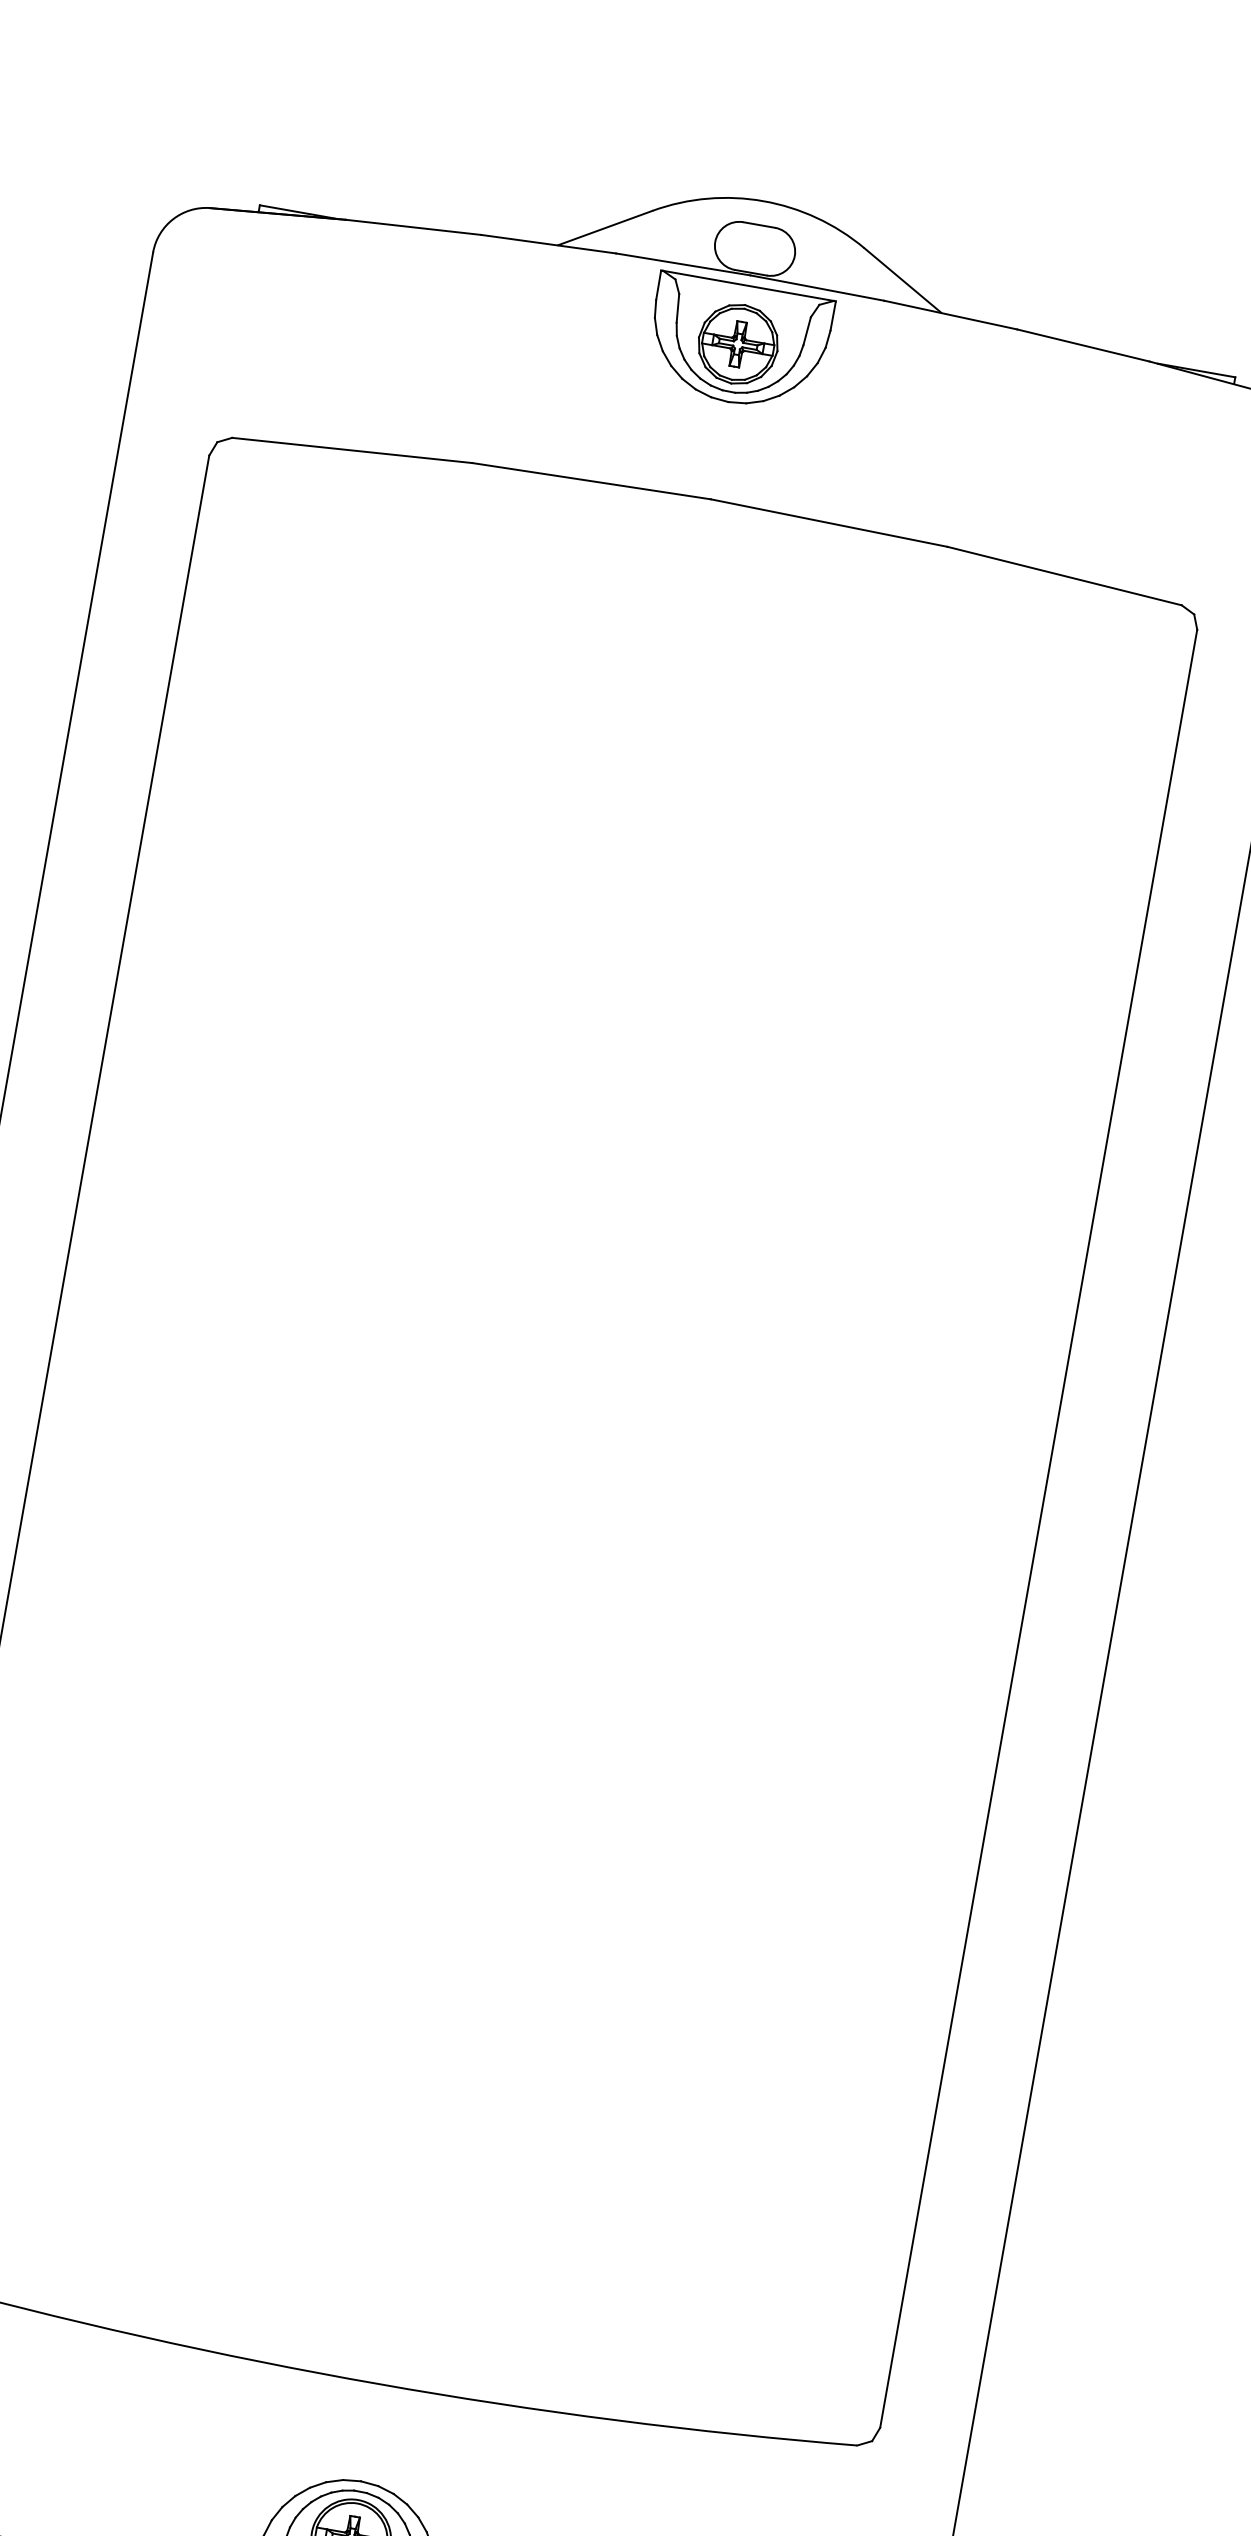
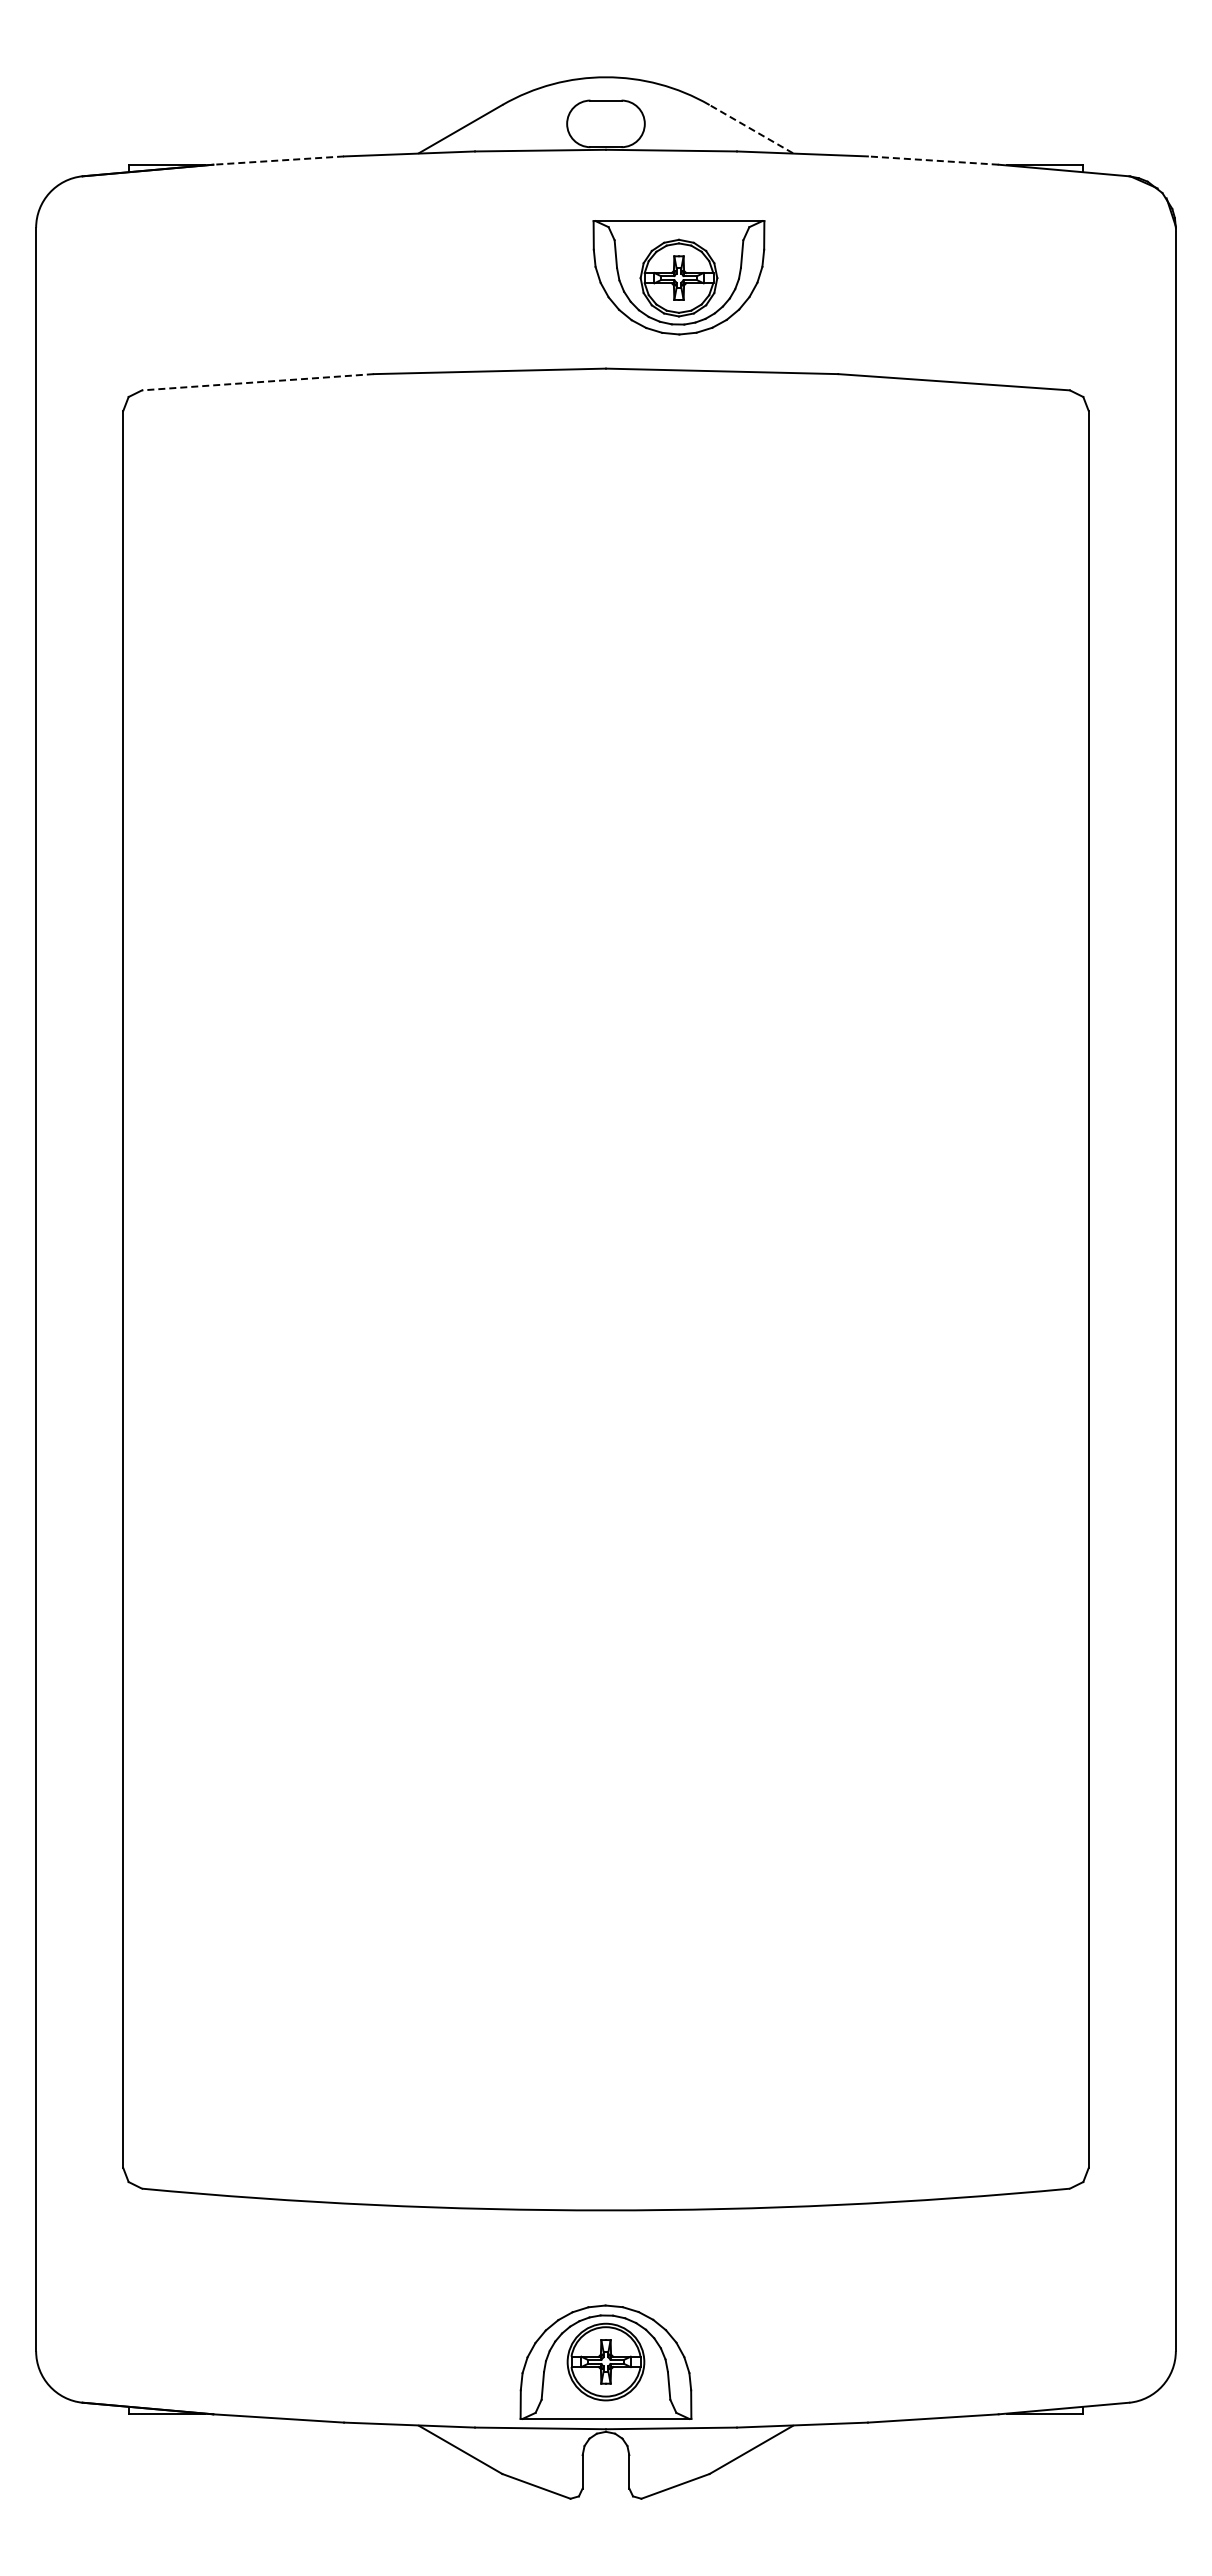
line: (413, 227) -> (278, 160), solid -> dashed
line: (902, 279) -> (750, 128), solid -> dashed
part: (737, 343) -> (678, 277), moved
line: (1083, 345) -> (933, 160), solid -> dashed
line: (351, 450) -> (257, 382), solid -> dashed

